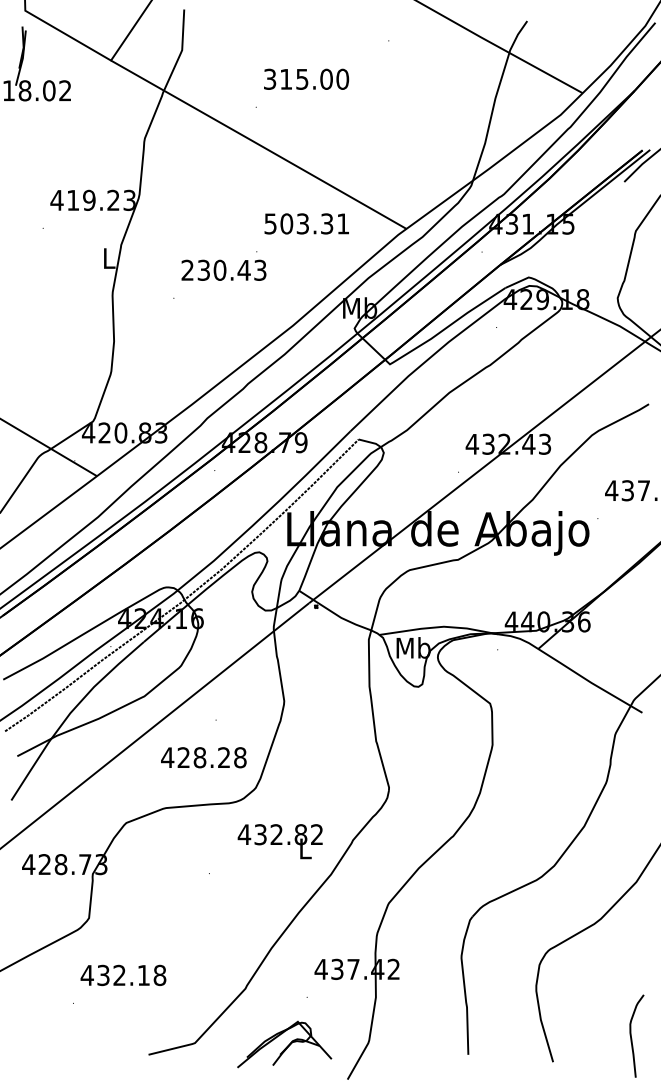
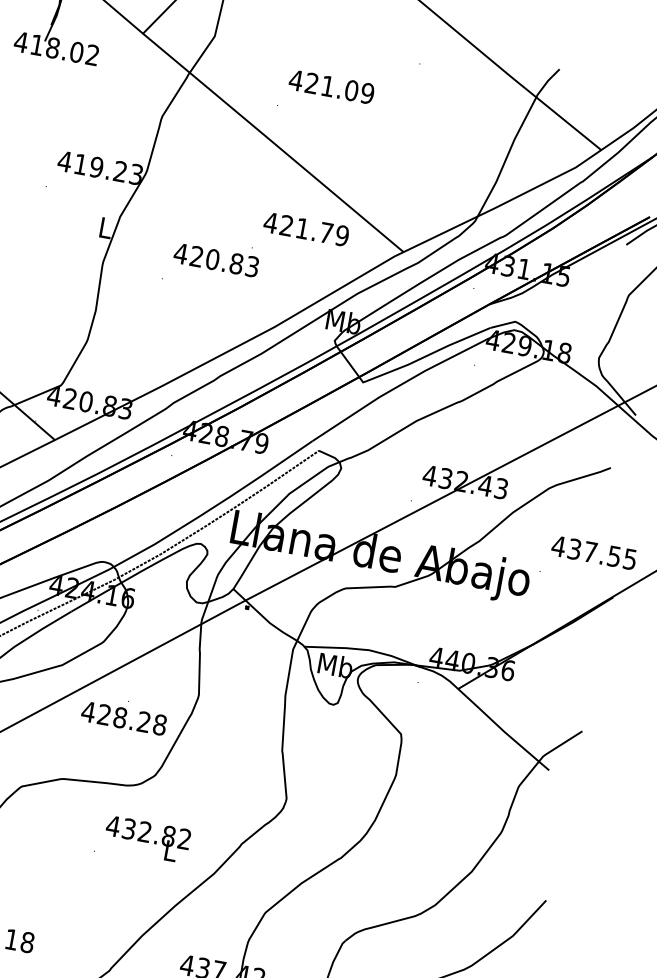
text: (306, 78) -> (332, 86), 315.00 -> 421.09
text: (306, 223) -> (306, 228), 503.31 -> 421.79
text: (215, 269) -> (208, 257), 230.43 -> 420.83
text: (203, 757) -> (123, 718), moved
text: (279, 841) -> (146, 839), moved

